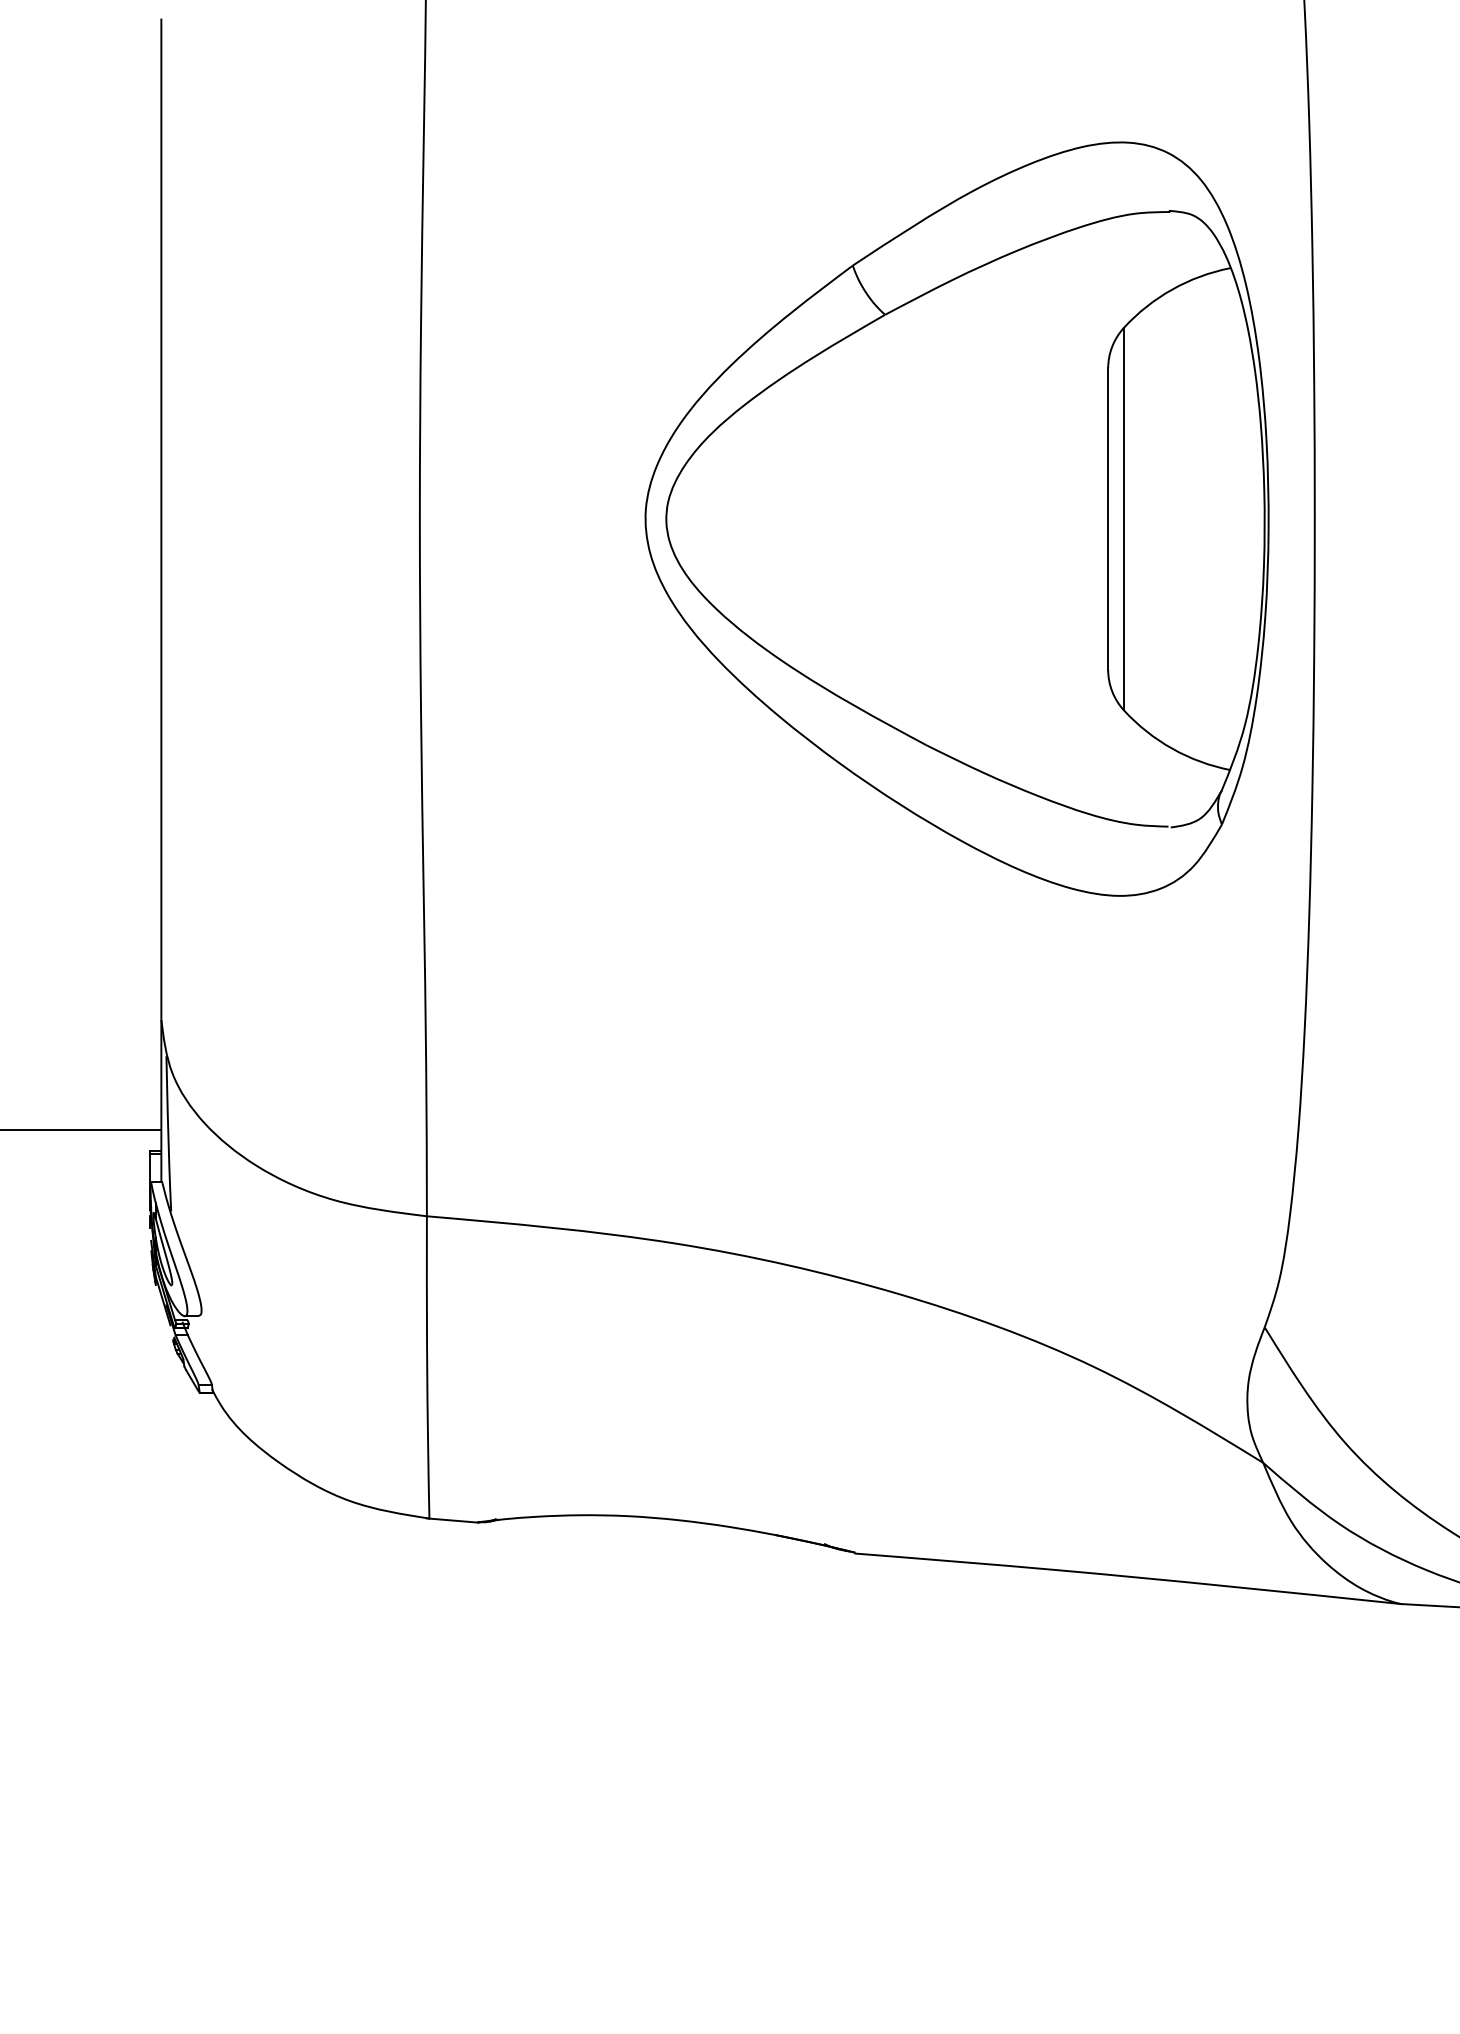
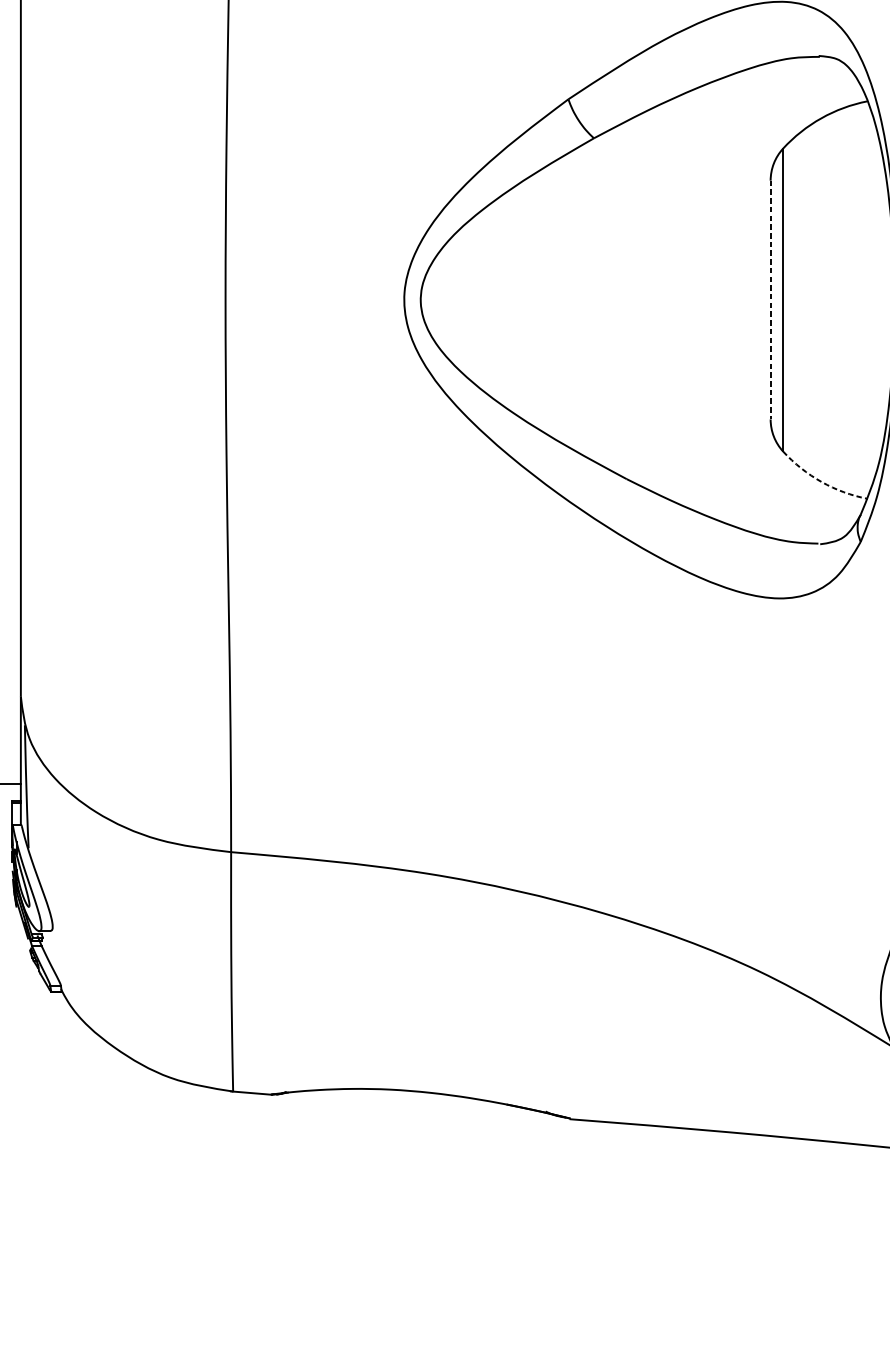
line: (1108, 519) -> (770, 300), solid -> dashed
arc: (1172, 748) -> (821, 481), solid -> dashed

